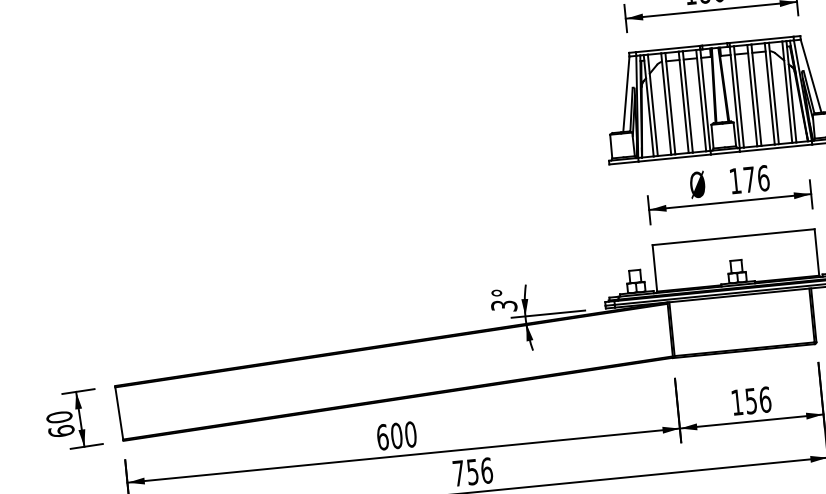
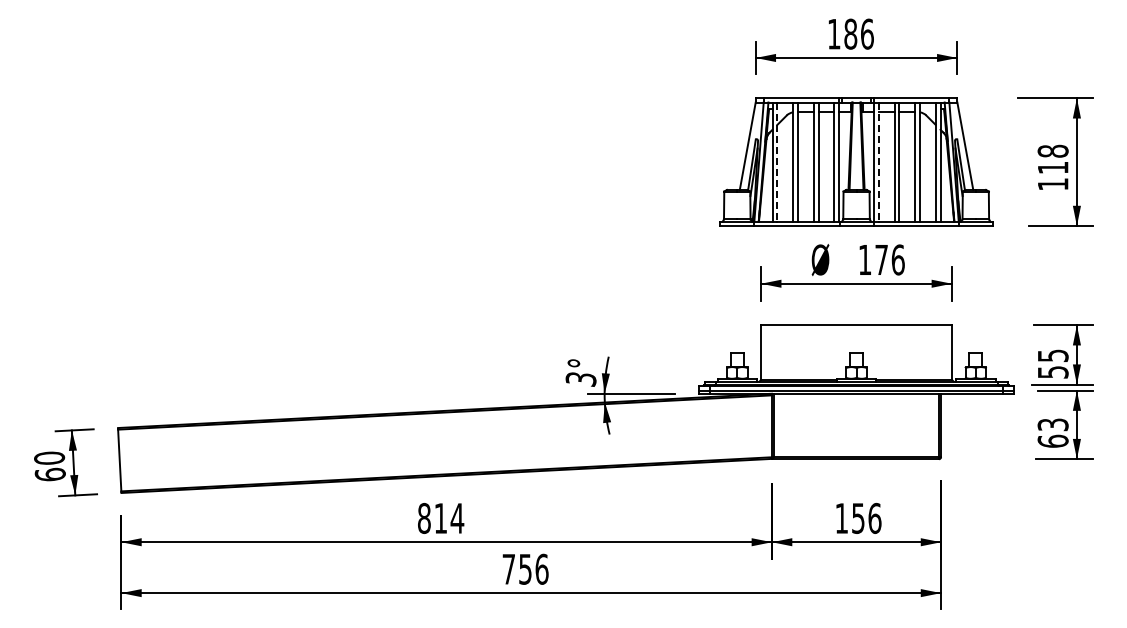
line: (738, 97) -> (878, 162), solid -> dashed
line: (652, 105) -> (777, 162), solid -> dashed
text: (397, 435) -> (441, 517), 600 -> 814

